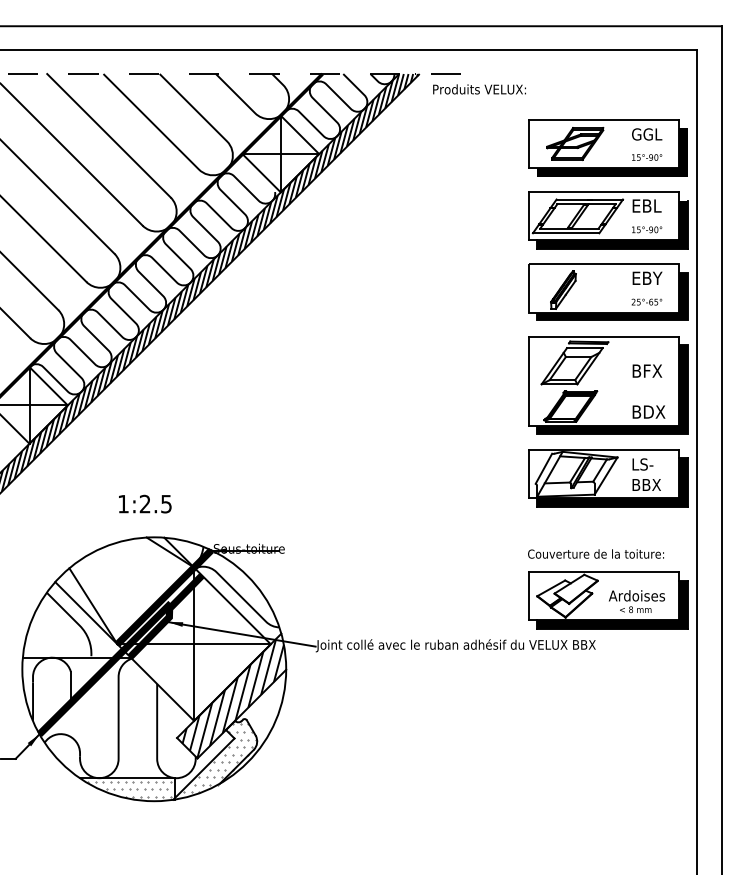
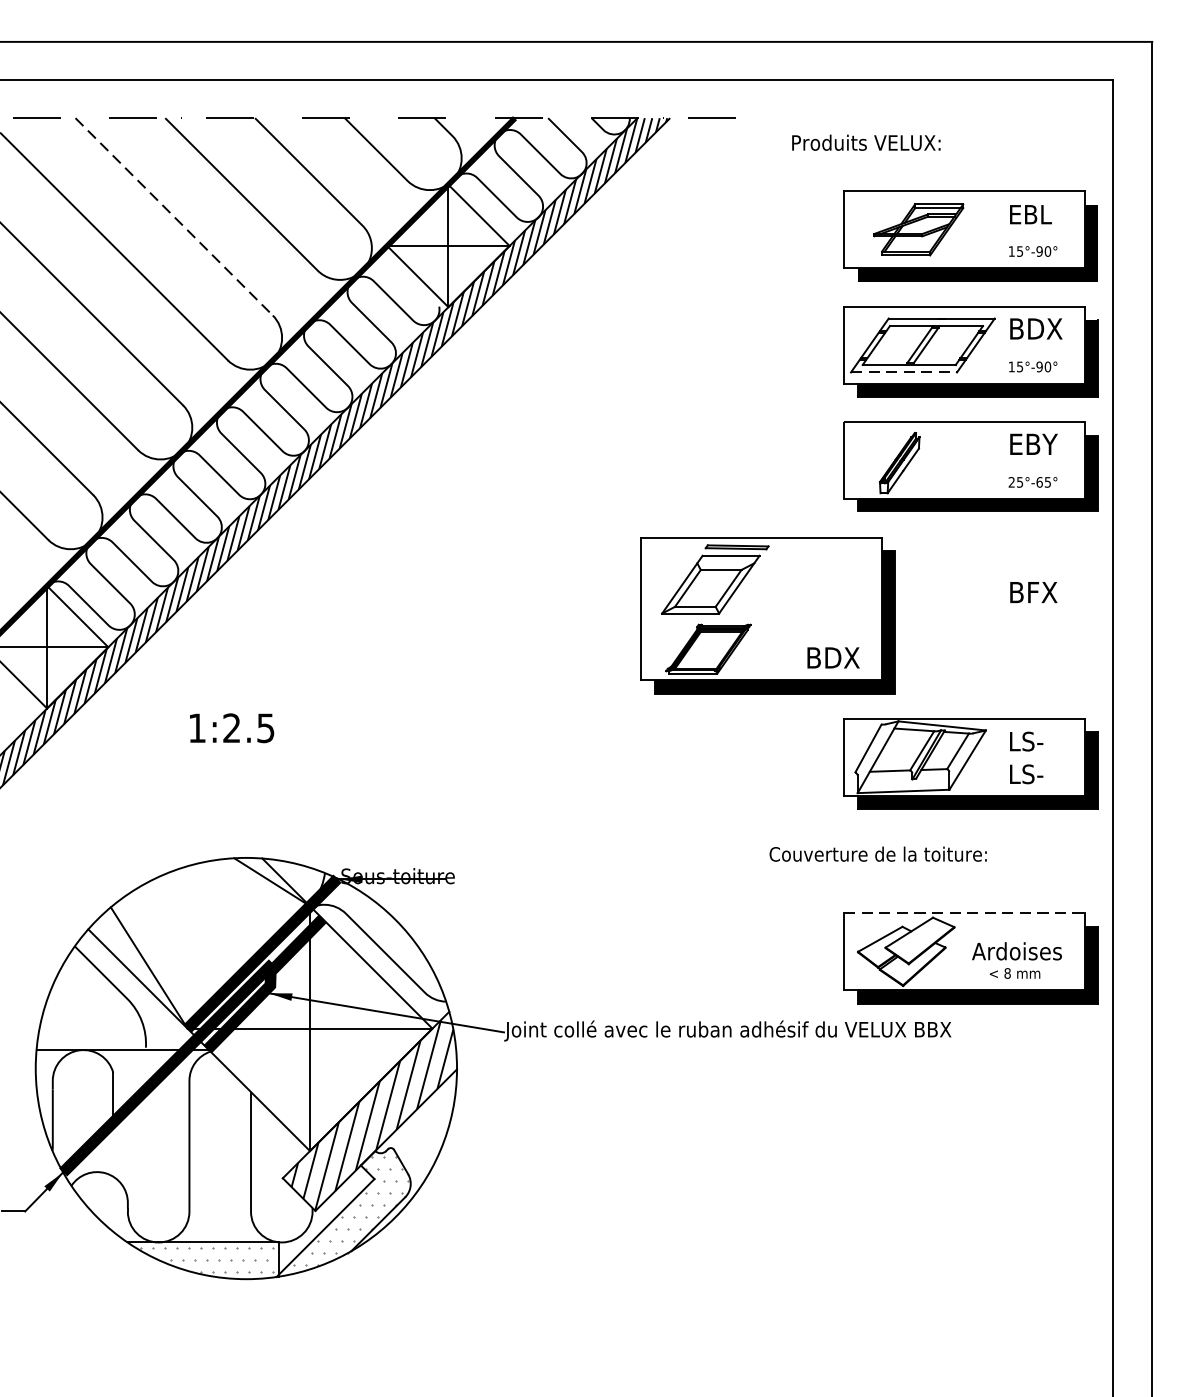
text: (479, 89) -> (866, 142), moved
text: (647, 134) -> (1033, 214), GGL -> EBL
line: (109, 136) -> (174, 217), solid -> dashed
text: (651, 205) -> (1040, 328), EBL -> BDX
line: (566, 233) -> (904, 372), solid -> dashed
part: (608, 385) -> (768, 615), moved
text: (647, 484) -> (1033, 773), BBX -> LS-
text: (145, 503) -> (232, 727), moved
text: (595, 553) -> (877, 853), moved
line: (604, 572) -> (965, 914), solid -> dashed

